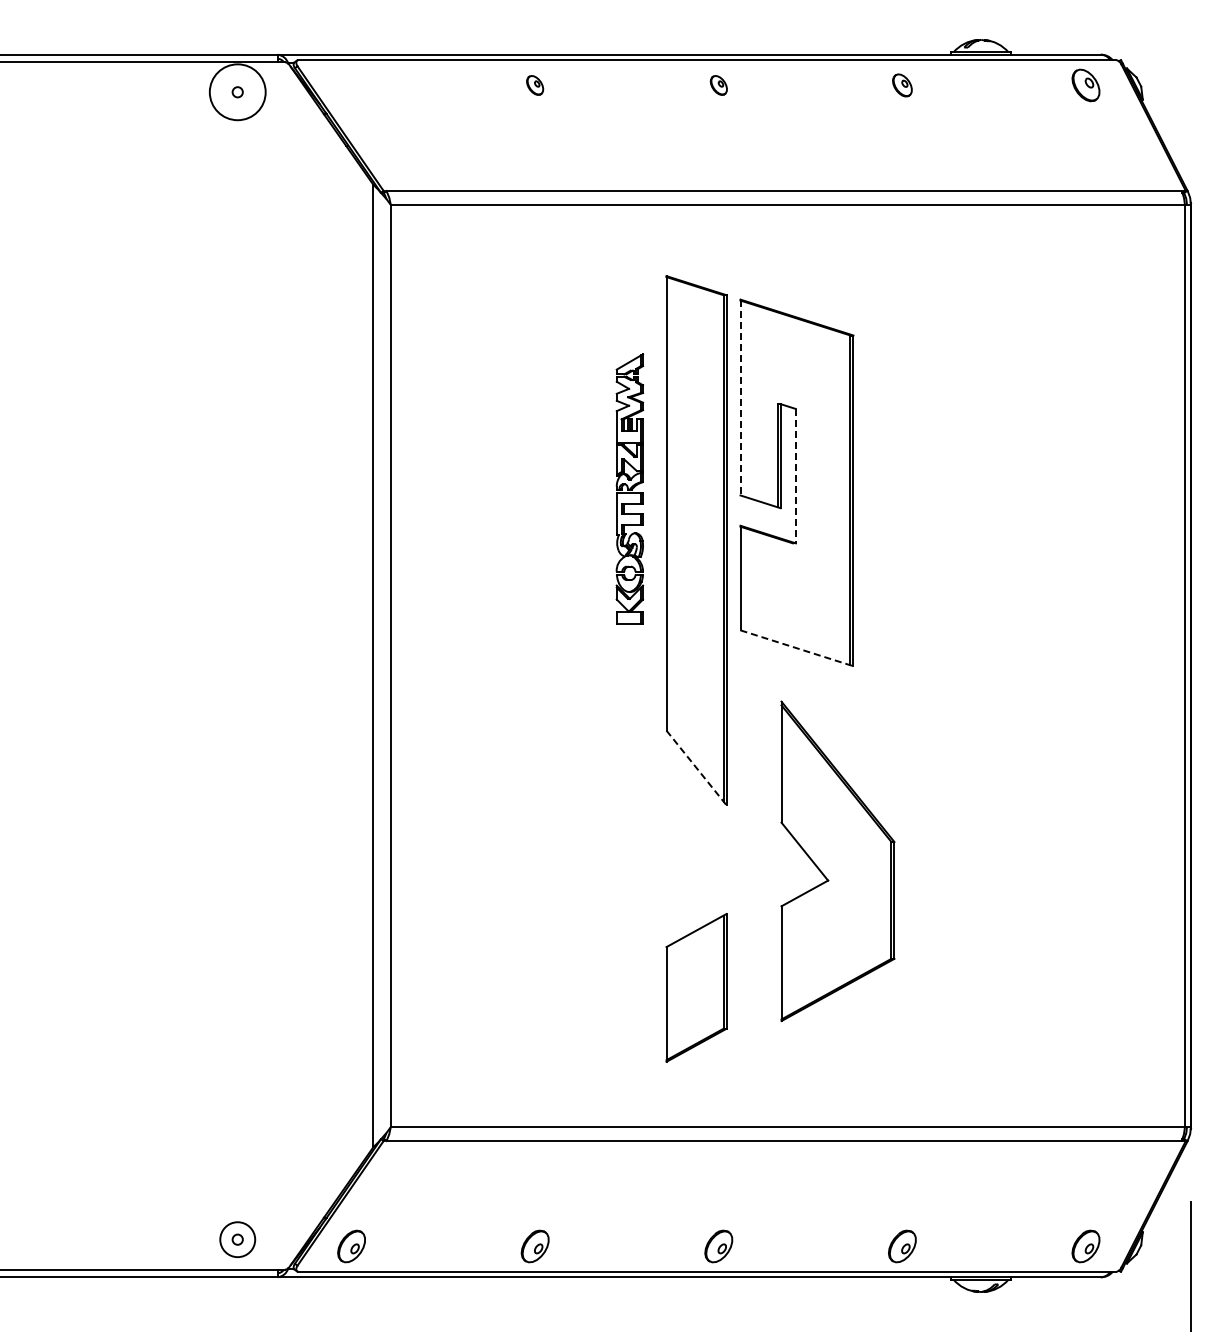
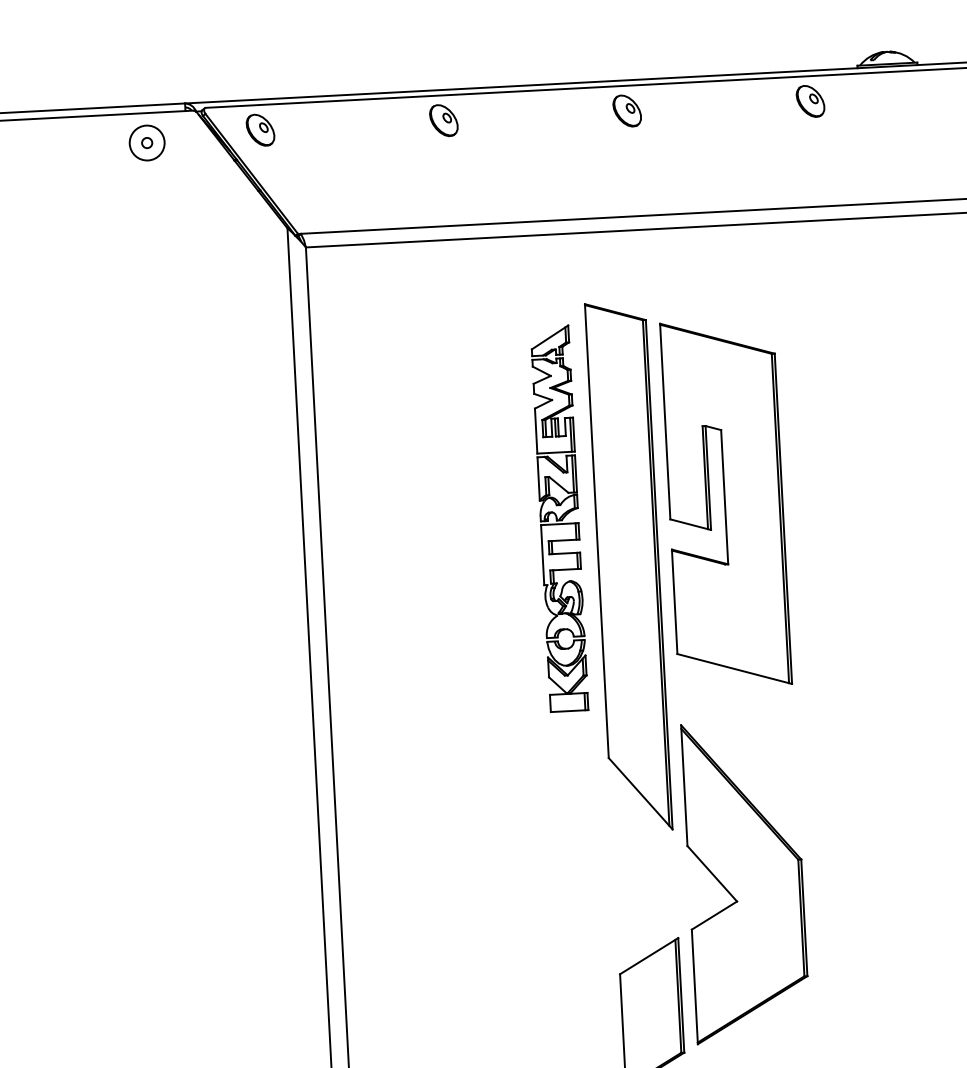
part: (351, 85) -> (260, 130), added
part: (534, 85) -> (443, 120), size x1.67
part: (718, 85) -> (626, 111), size x1.67
part: (902, 85) -> (810, 101), size x1.43
circle: (237, 91) -> (146, 142), size x0.62
line: (740, 397) -> (665, 421), dashed -> solid
line: (795, 476) -> (724, 497), dashed -> solid
part: (629, 488) -> (559, 518), size x1.43
line: (797, 648) -> (735, 669), dashed -> solid
line: (696, 767) -> (640, 793), dashed -> solid
part: (837, 861) -> (745, 881), moved

